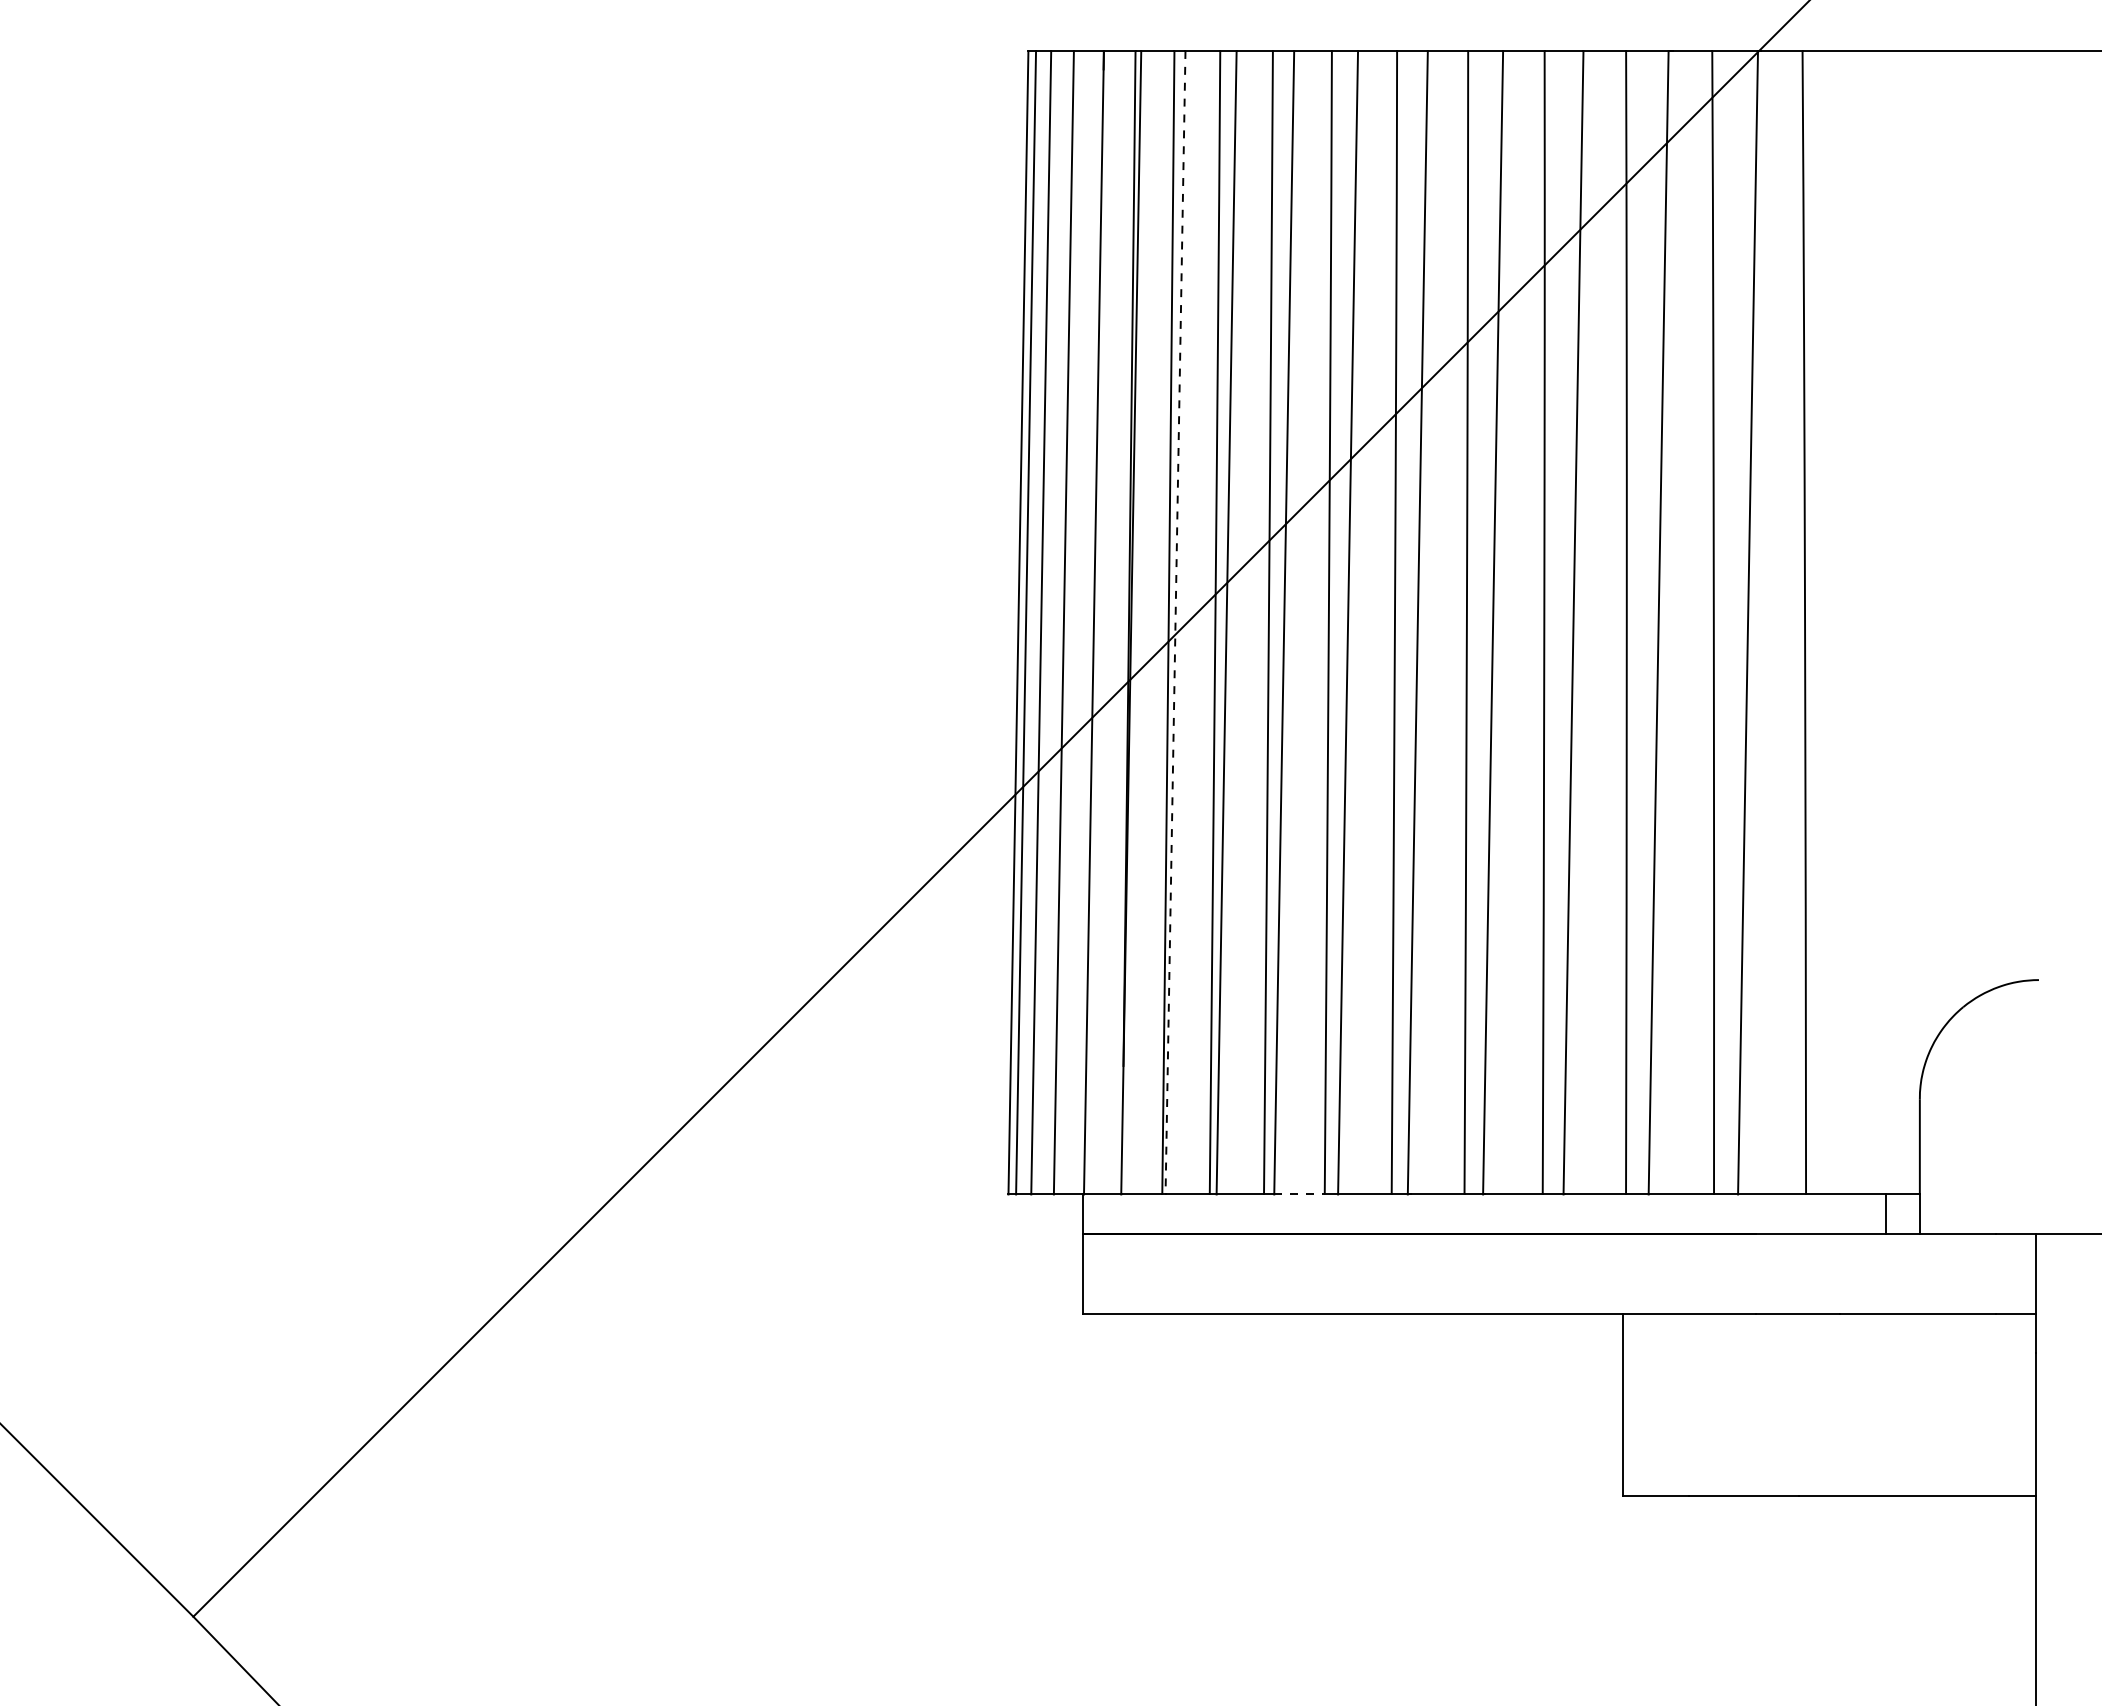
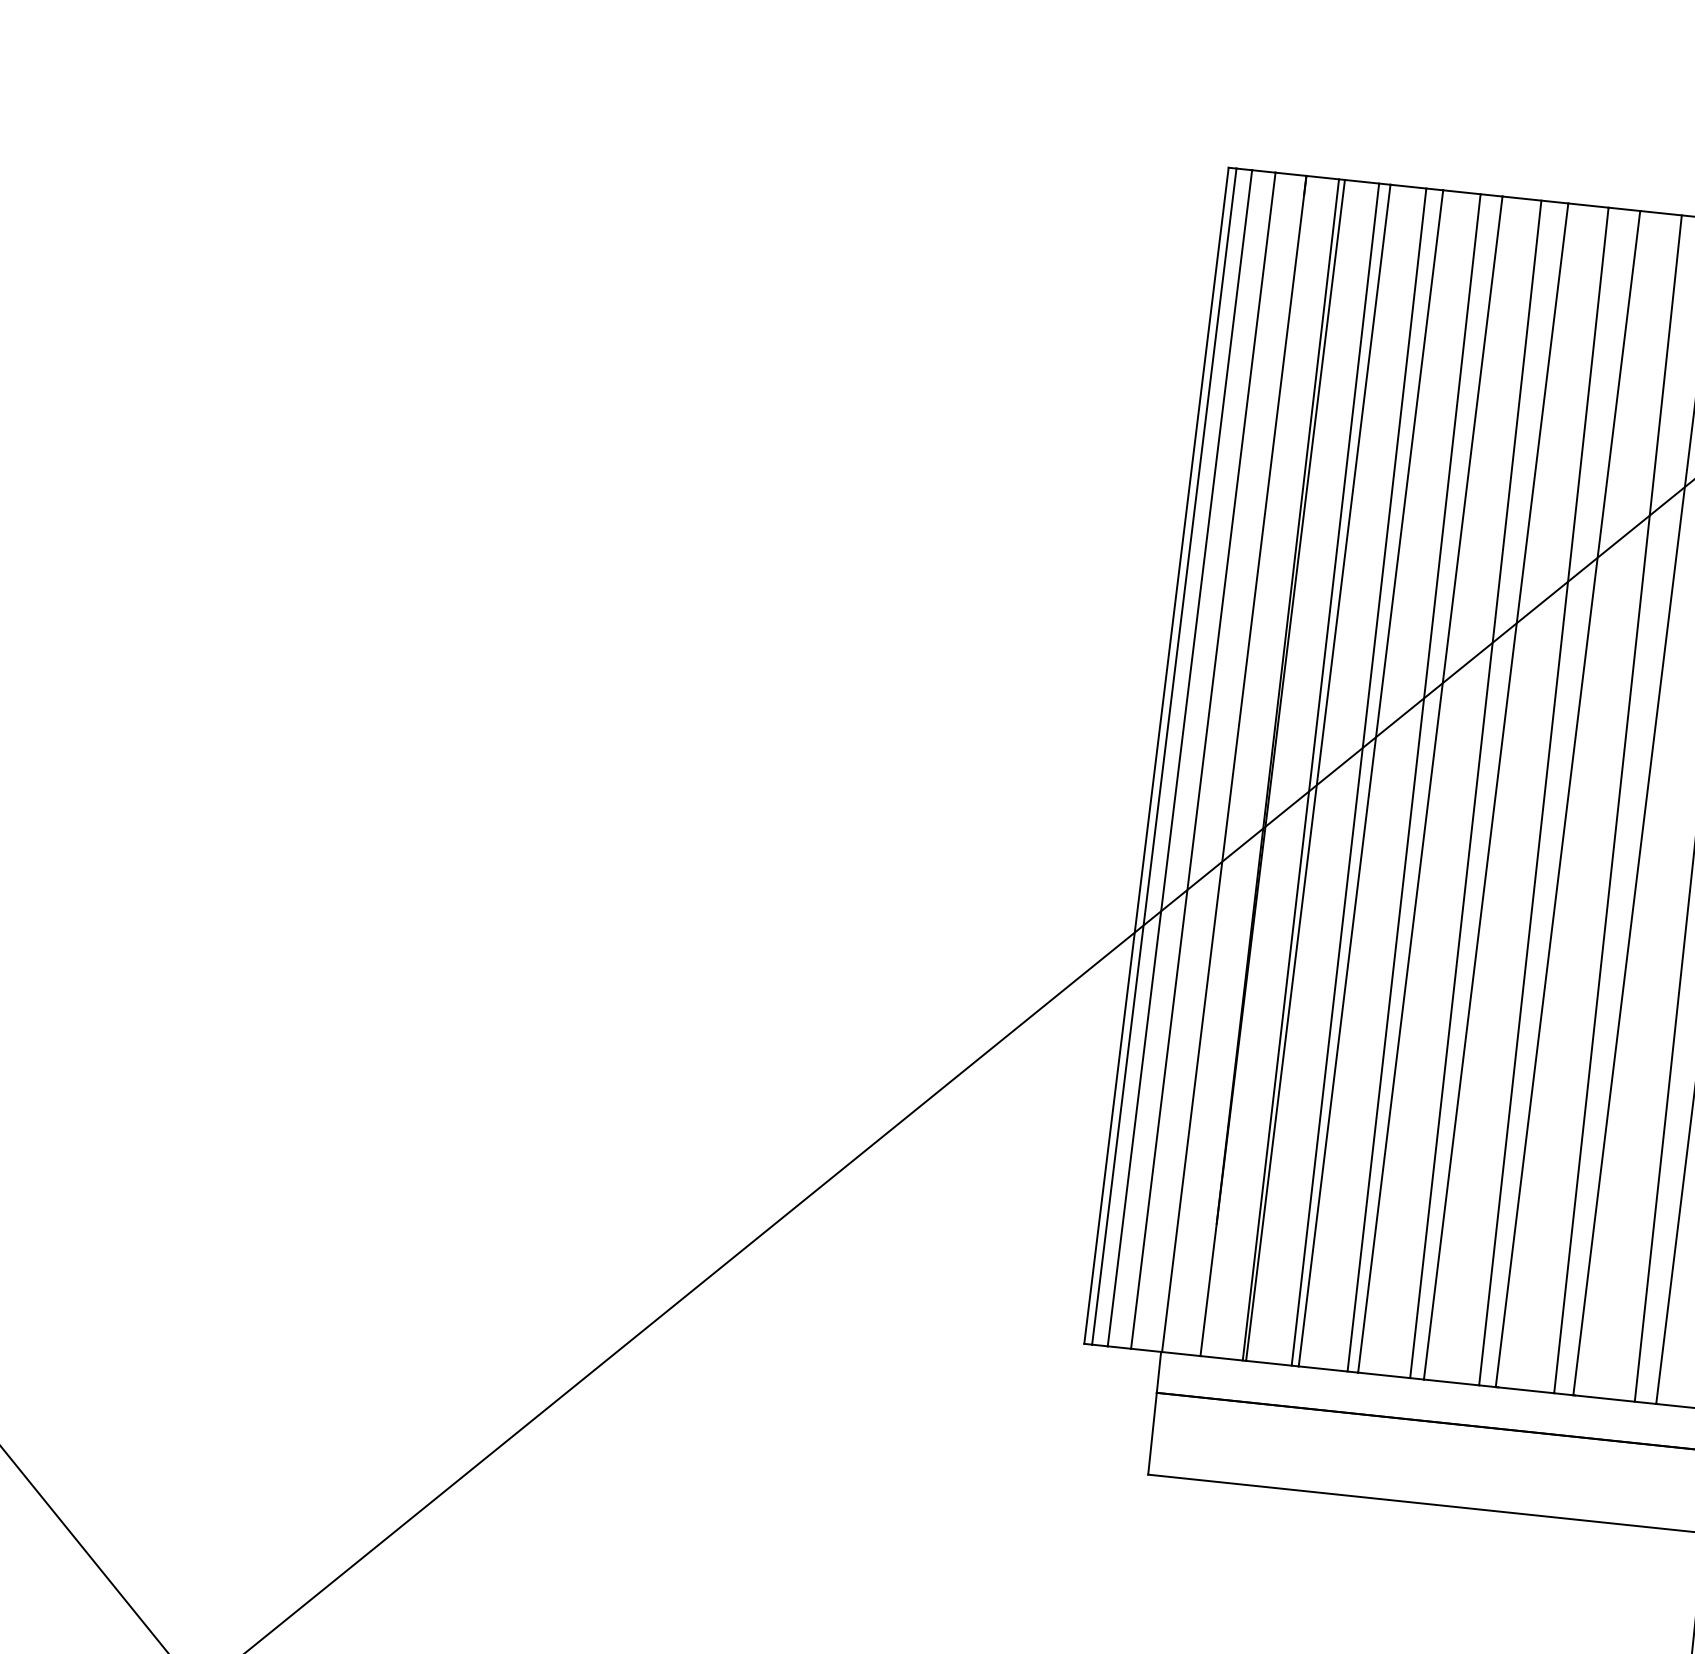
line: (1175, 622) -> (1318, 772), dashed -> solid
line: (1300, 1194) -> (1385, 1375), dashed -> solid

